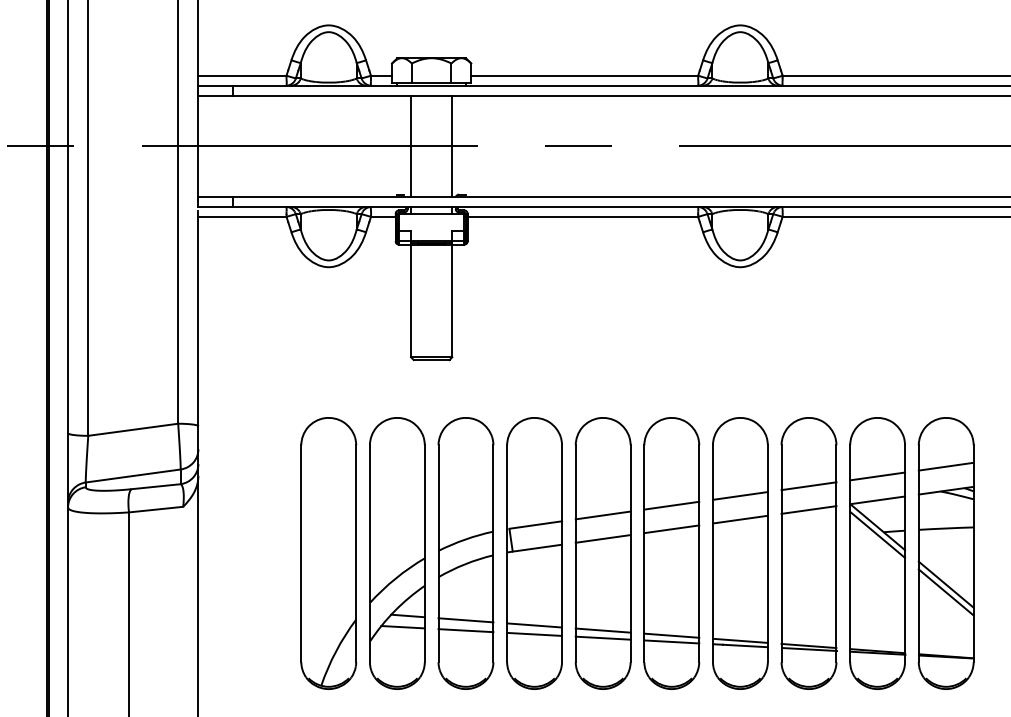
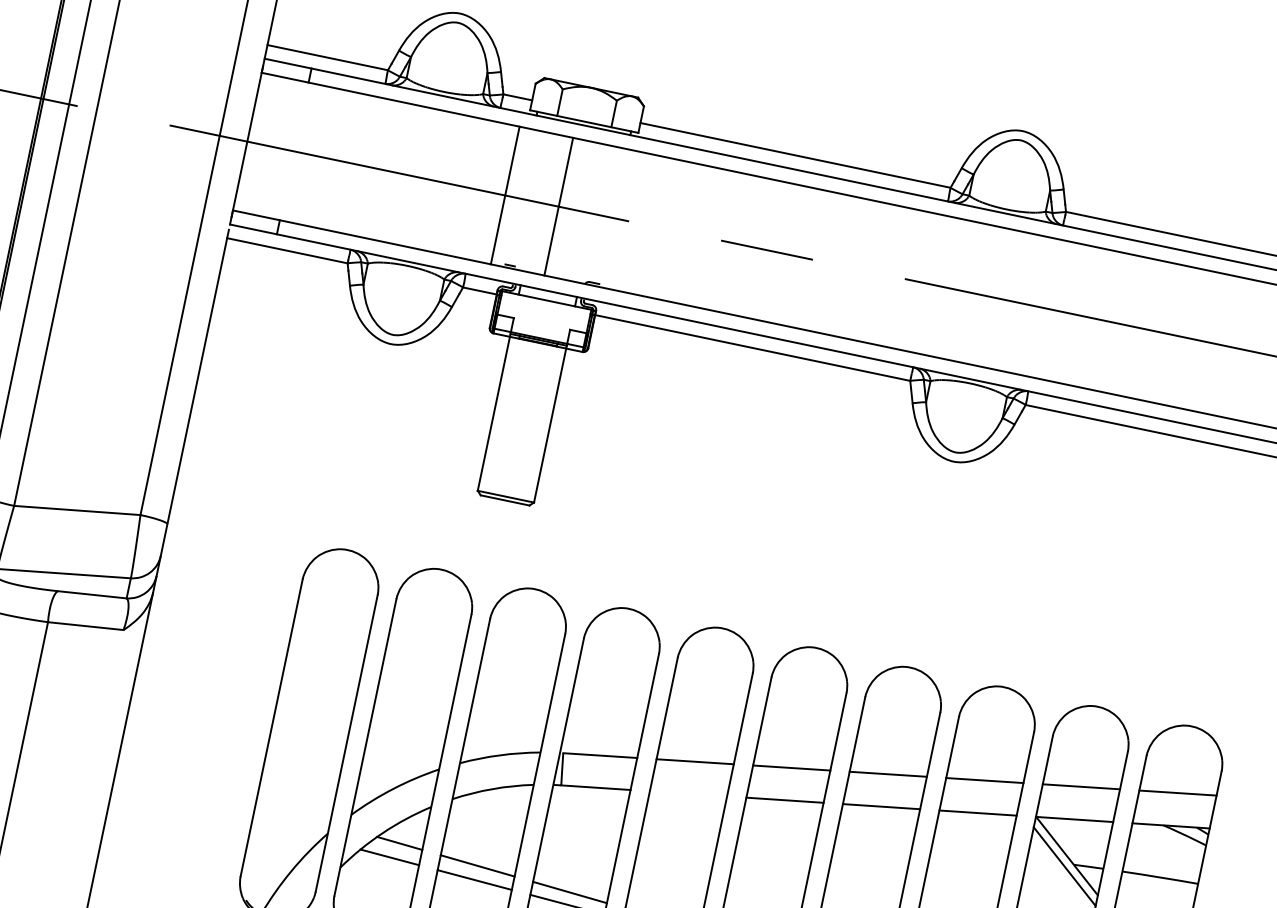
line: (411, 145) -> (506, 194), moved
line: (452, 145) -> (559, 205), moved
line: (602, 538) -> (687, 793), removed

